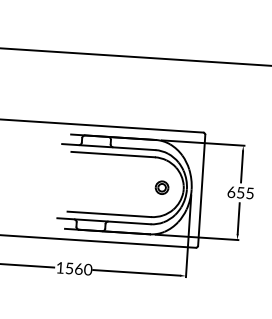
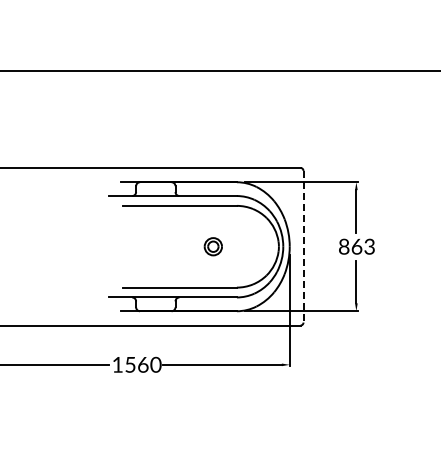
part: (161, 187) -> (212, 246), moved
line: (201, 190) -> (303, 246), solid -> dashed
text: (240, 192) -> (356, 246), 655 -> 863

